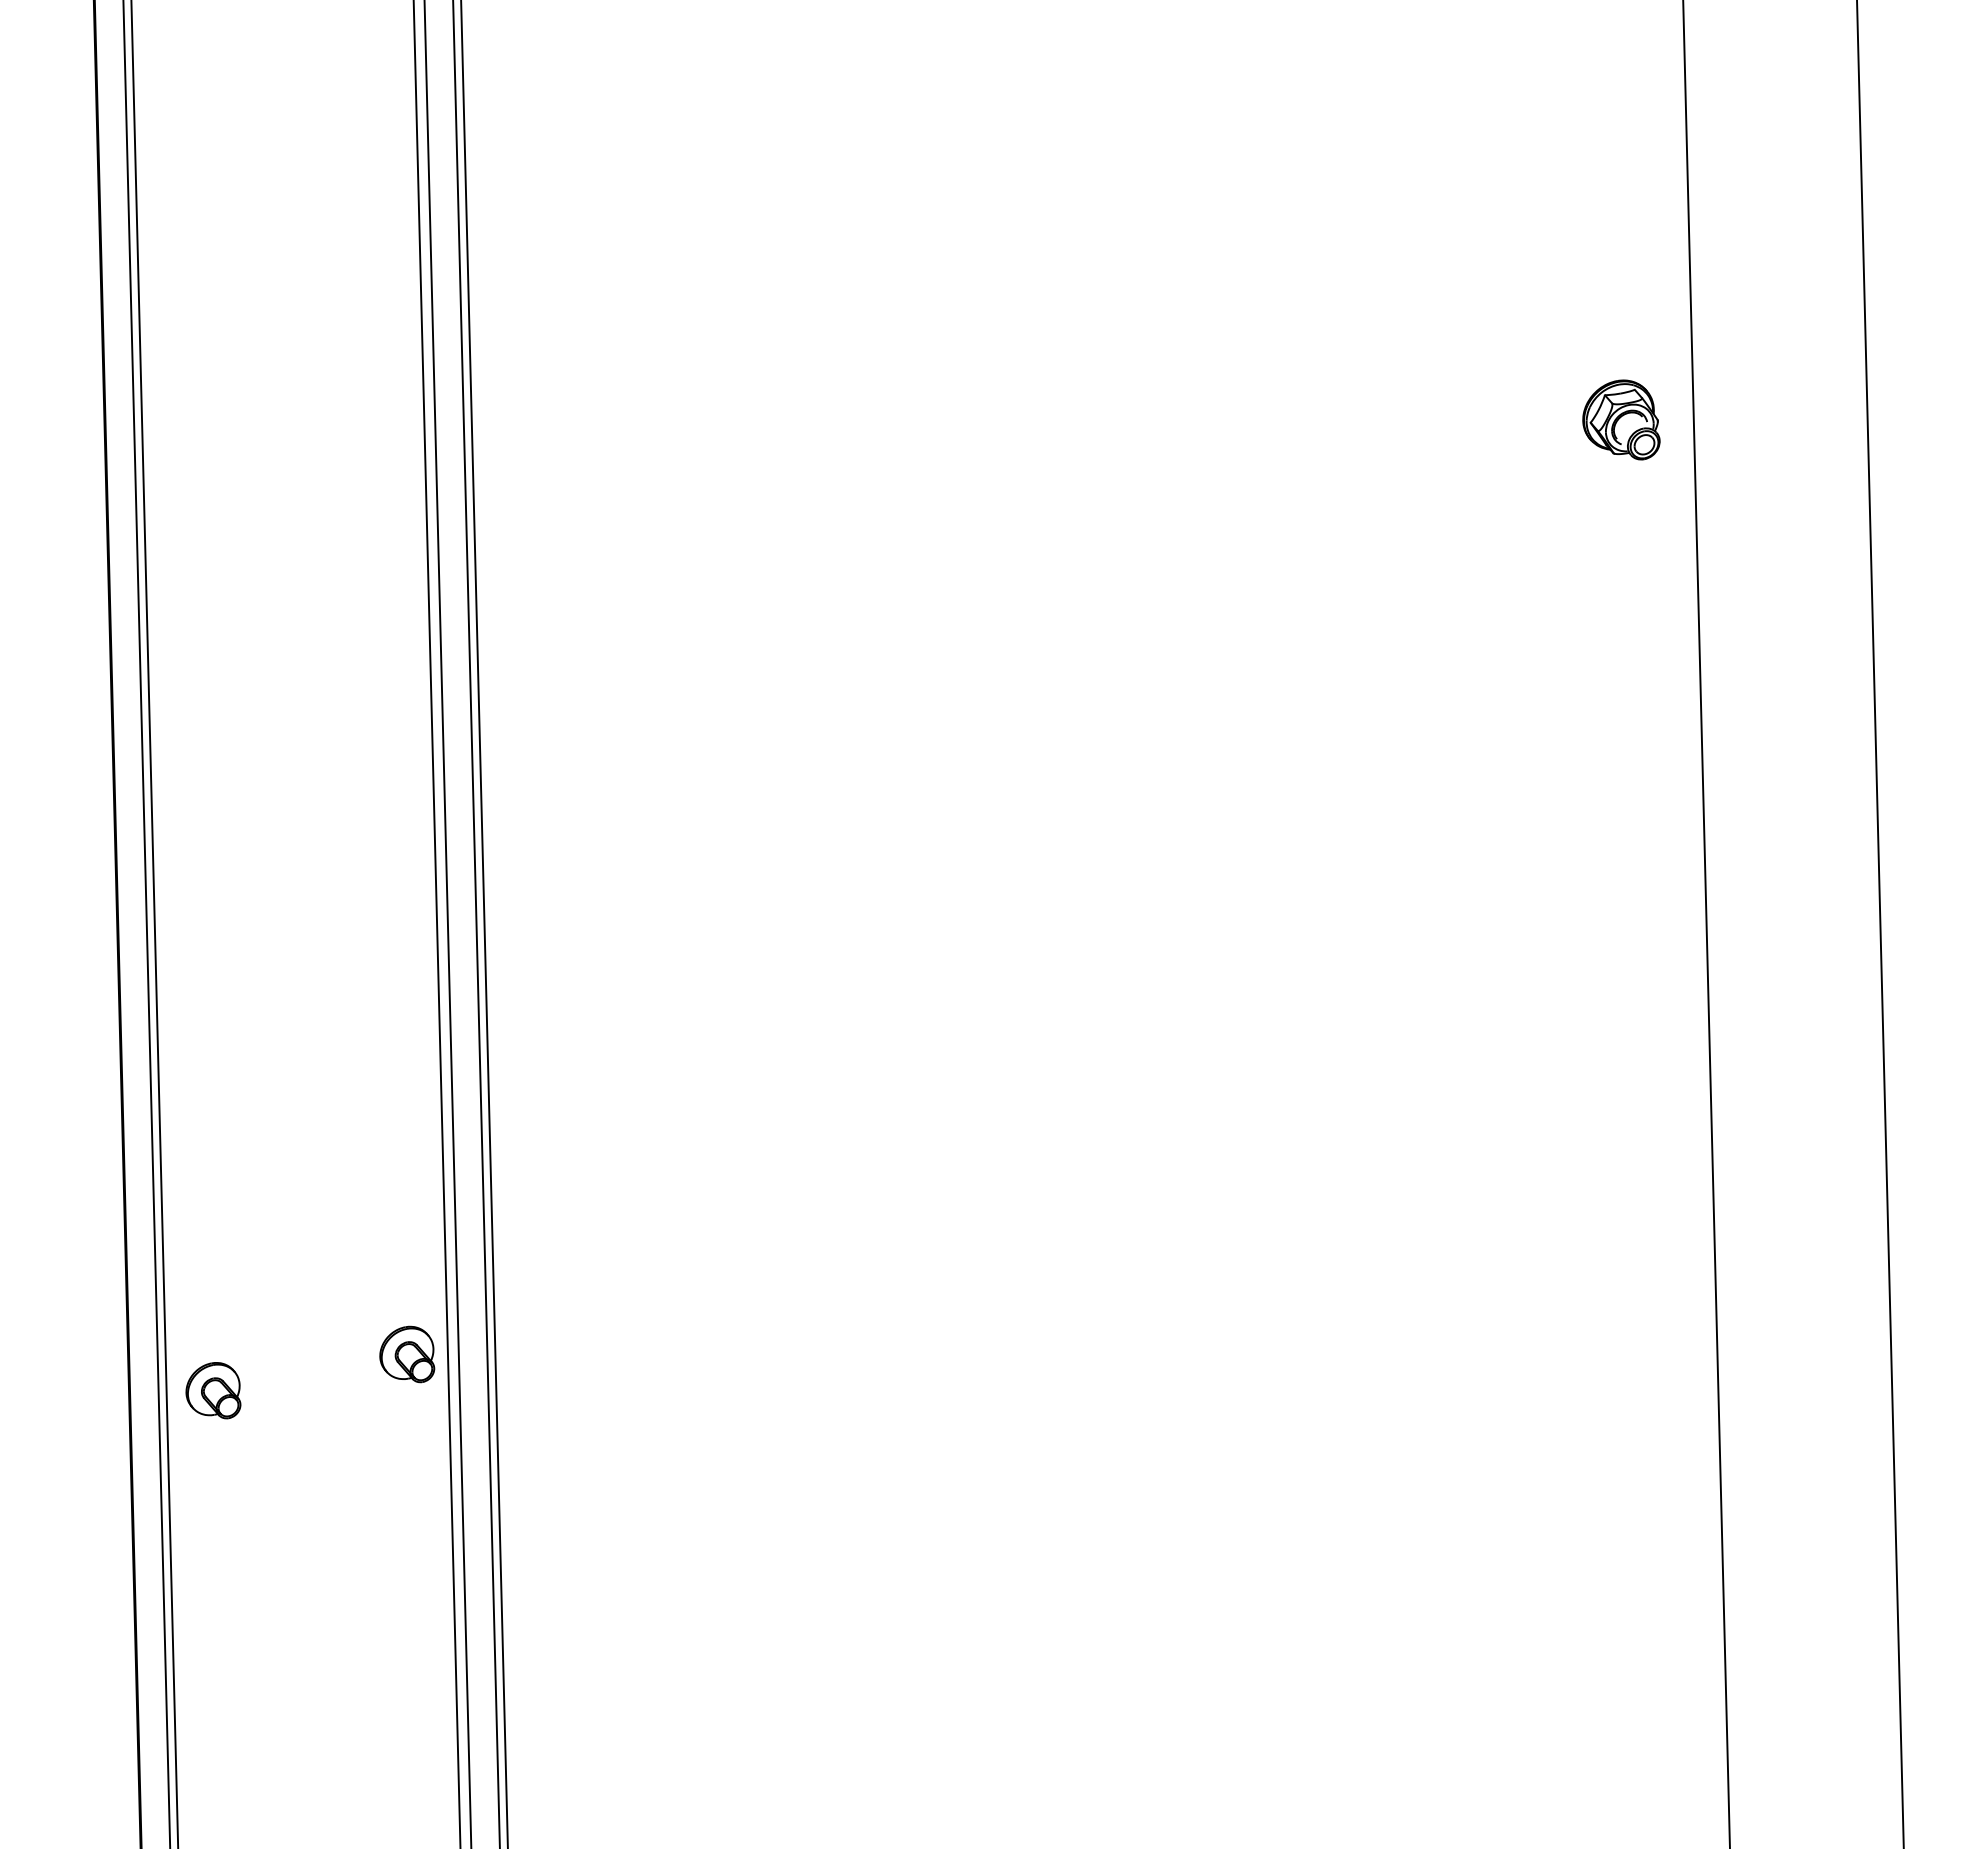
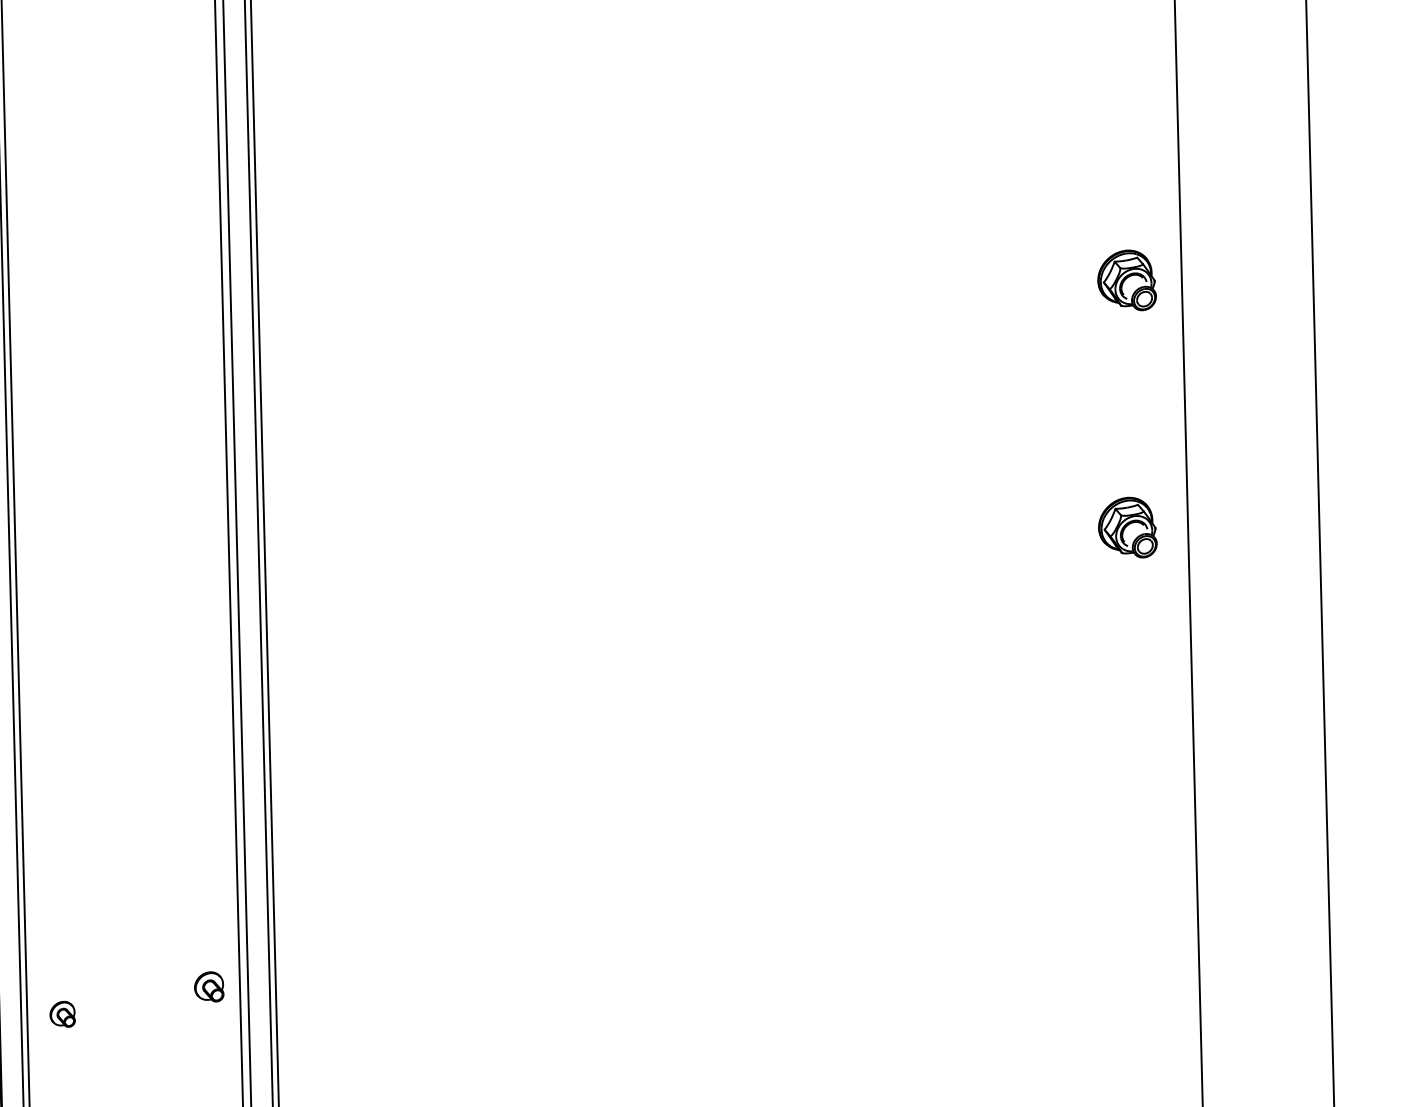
part: (1622, 746) -> (1127, 527), added
part: (407, 1354) -> (209, 986), size x0.7
part: (213, 1390) -> (62, 1014), size x0.6

